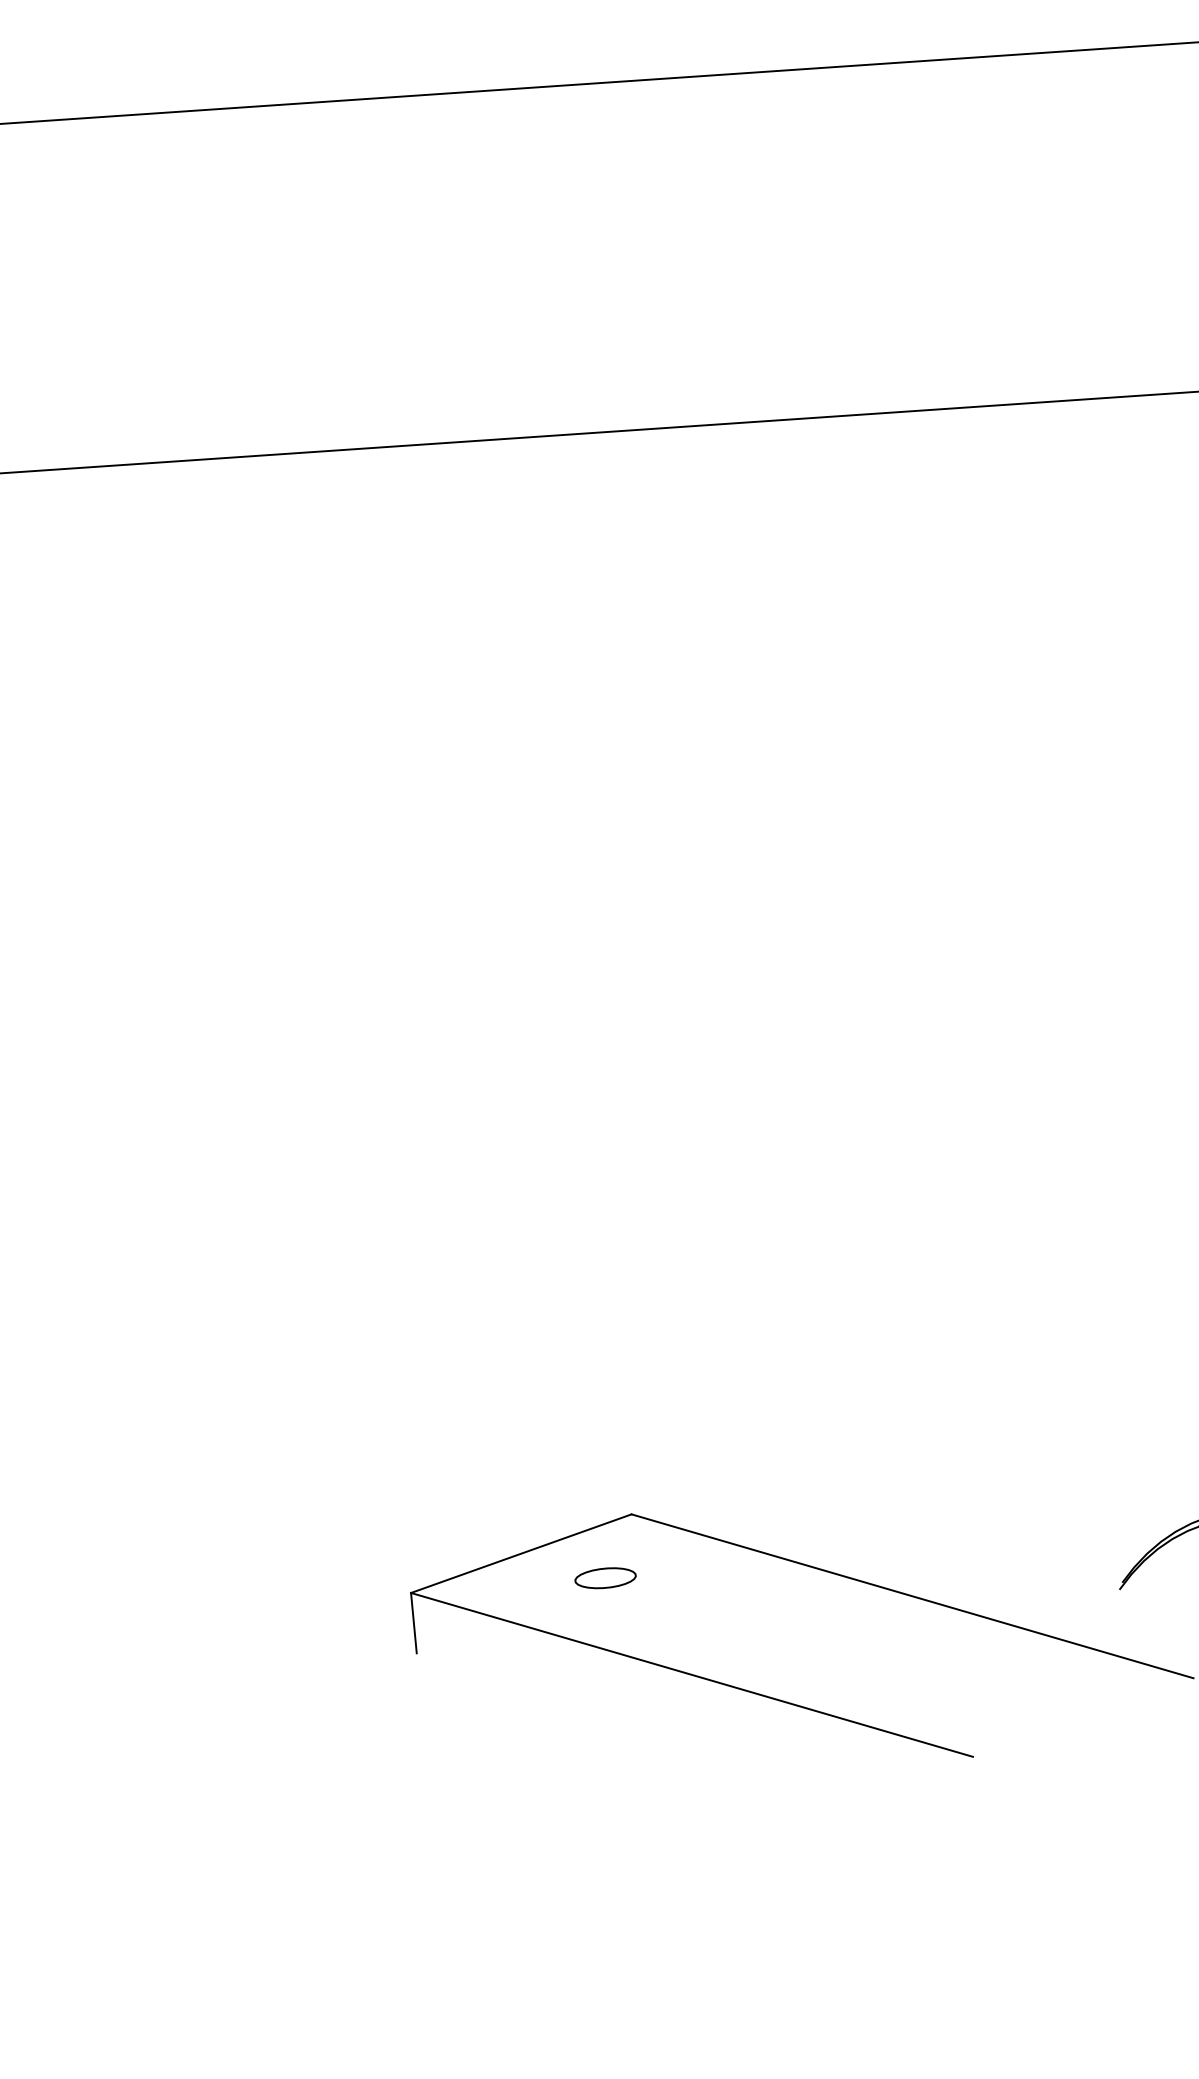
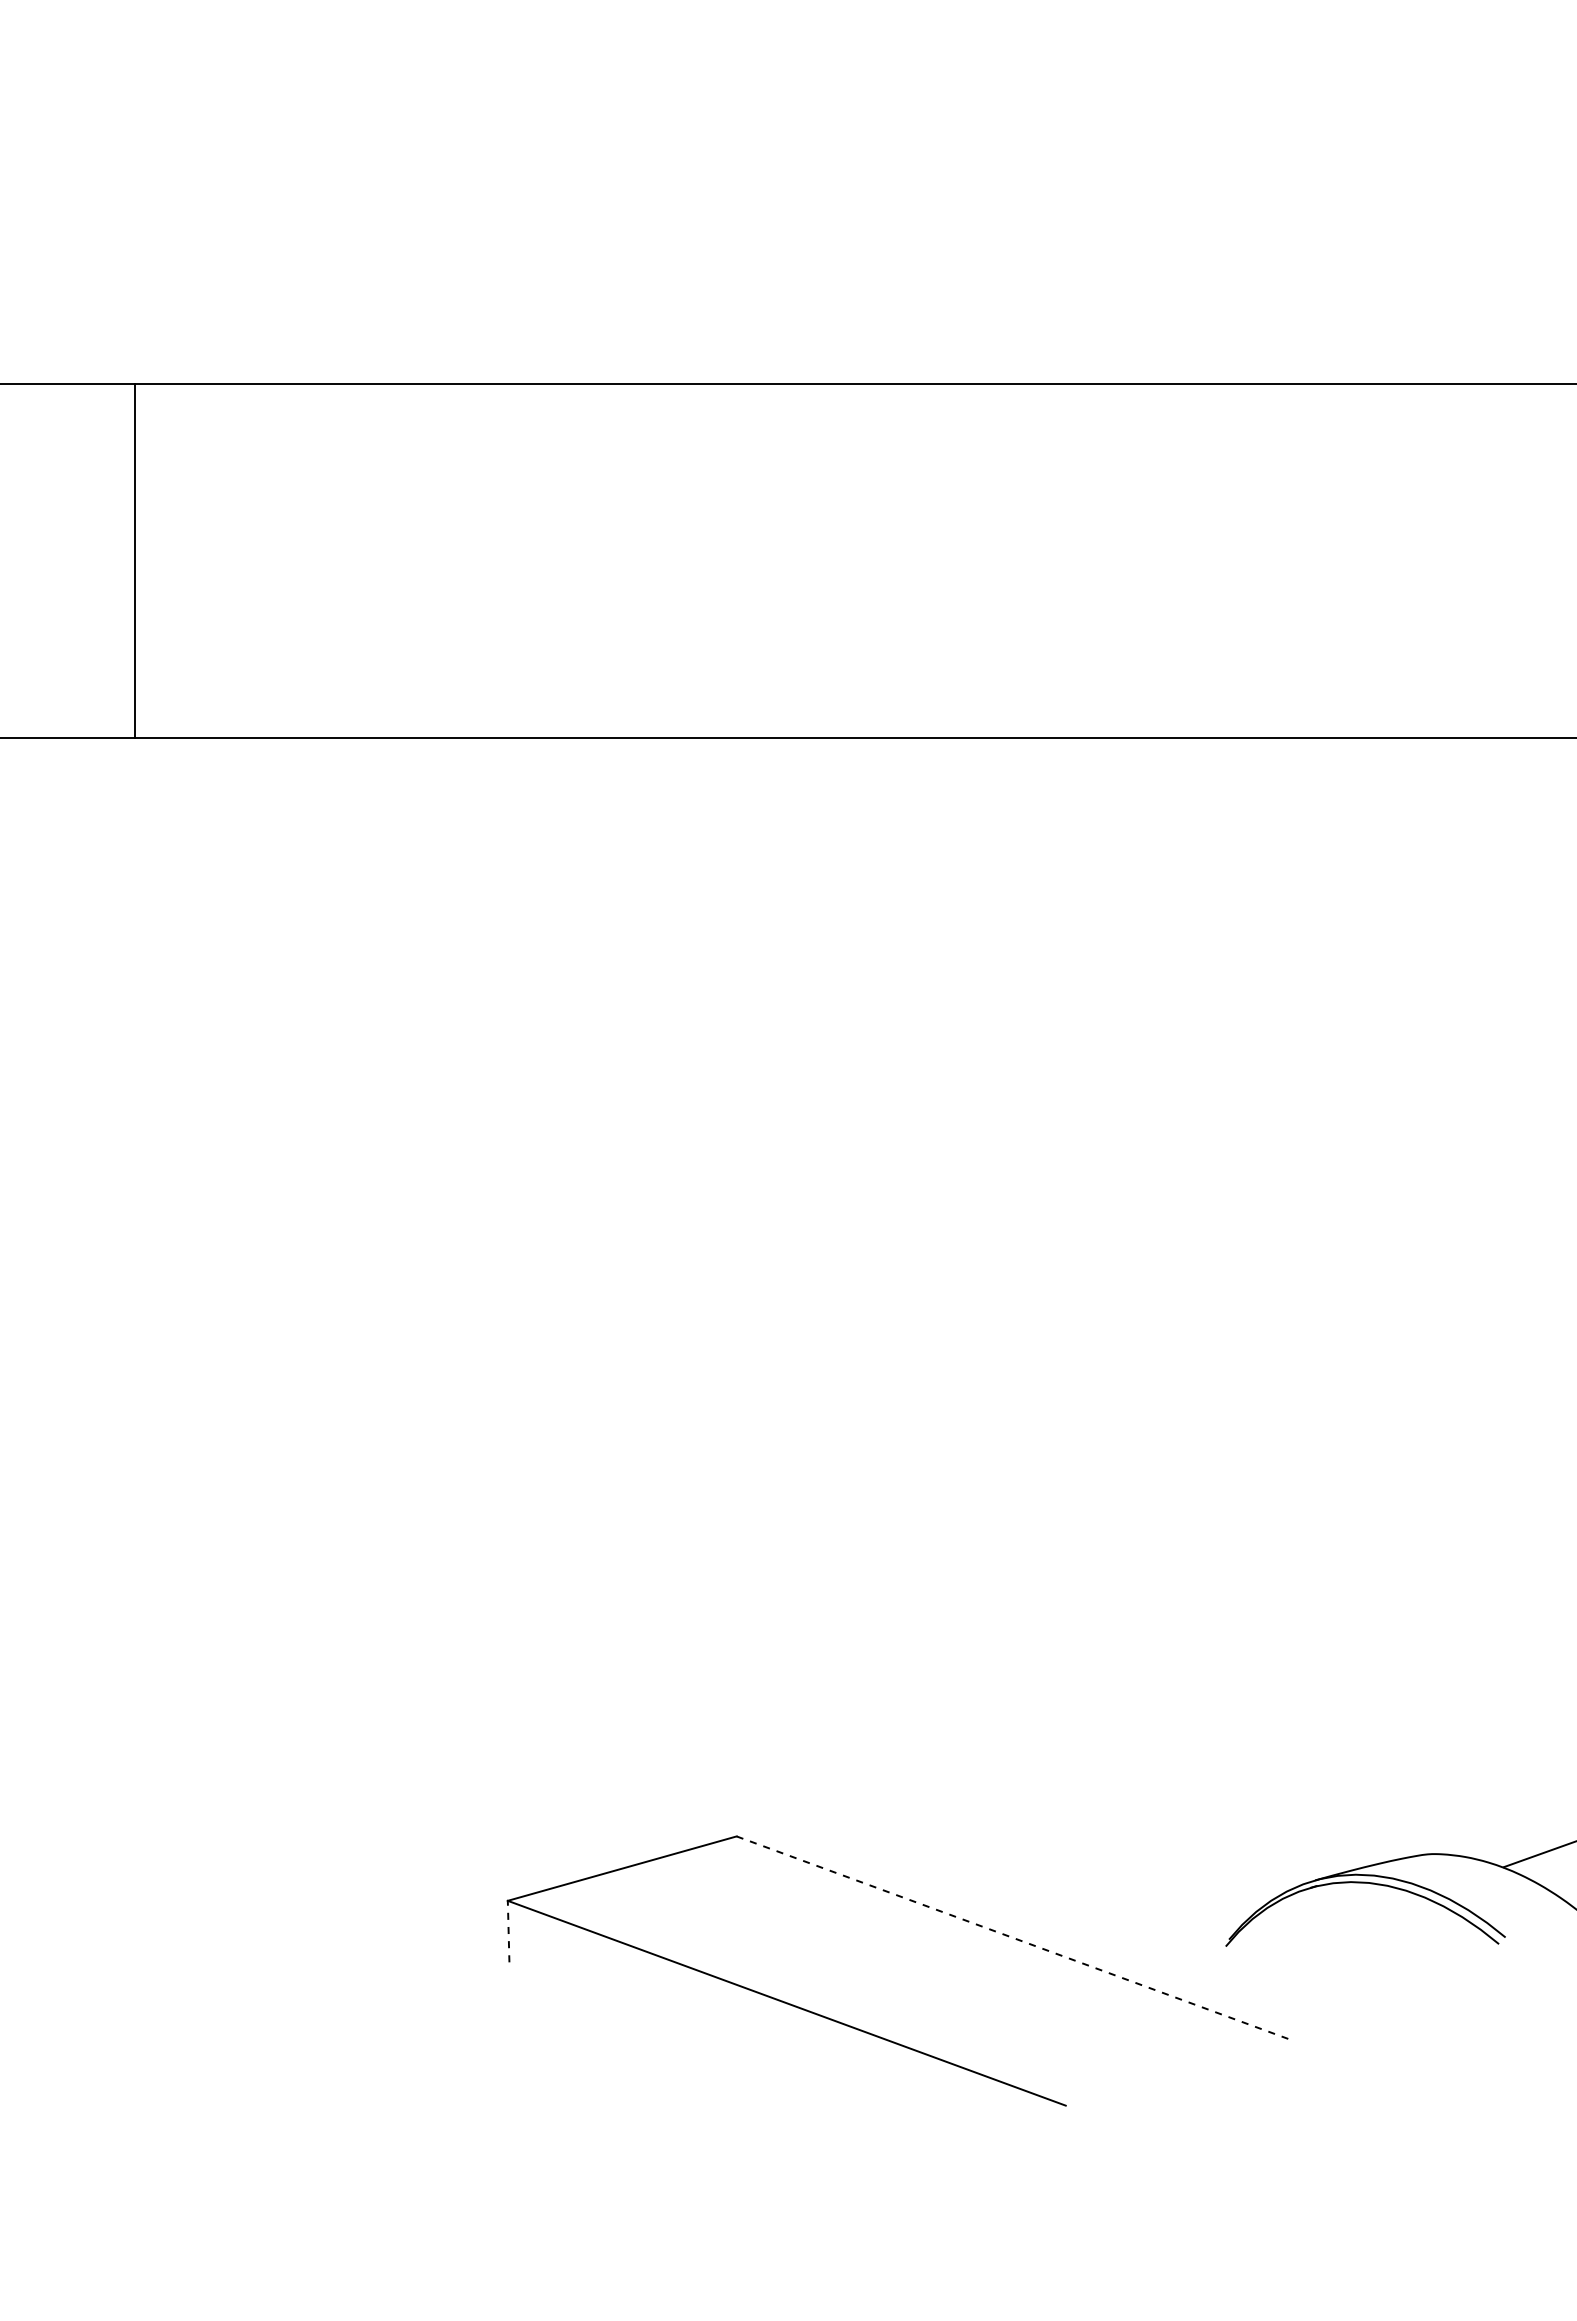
part: (605, 1578) -> (705, 1899), removed
line: (913, 1596) -> (1016, 1939), solid -> dashed
line: (413, 1623) -> (508, 1931), solid -> dashed

